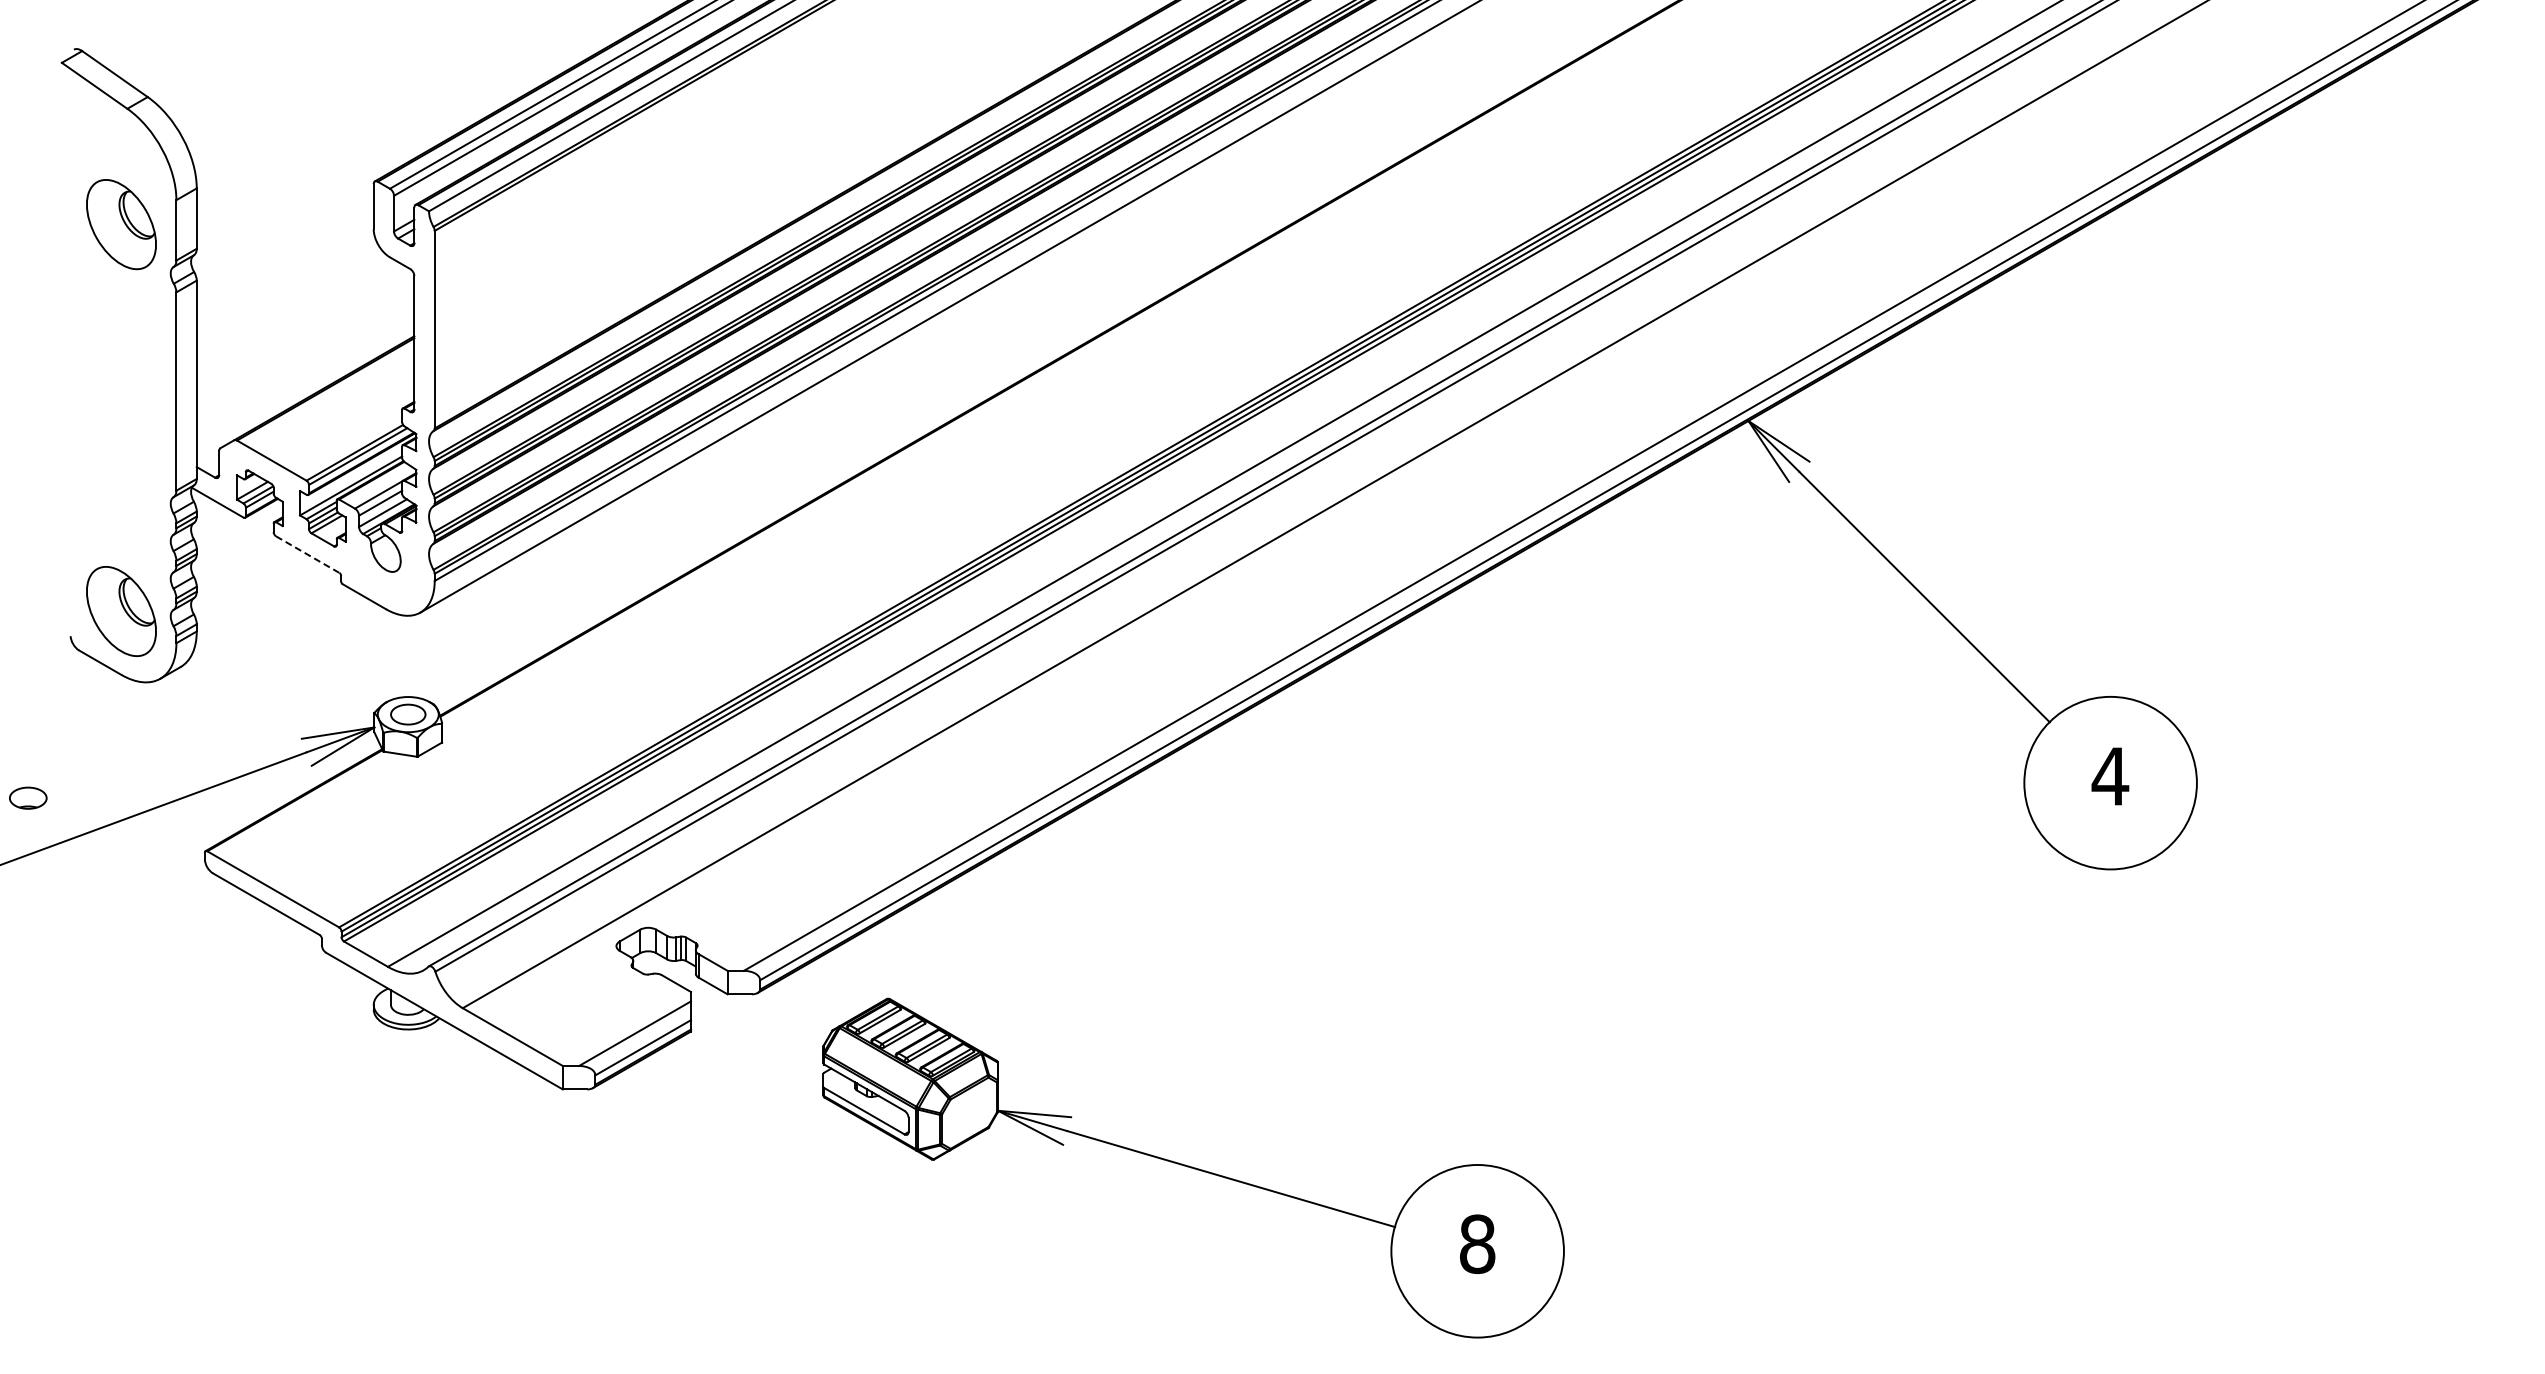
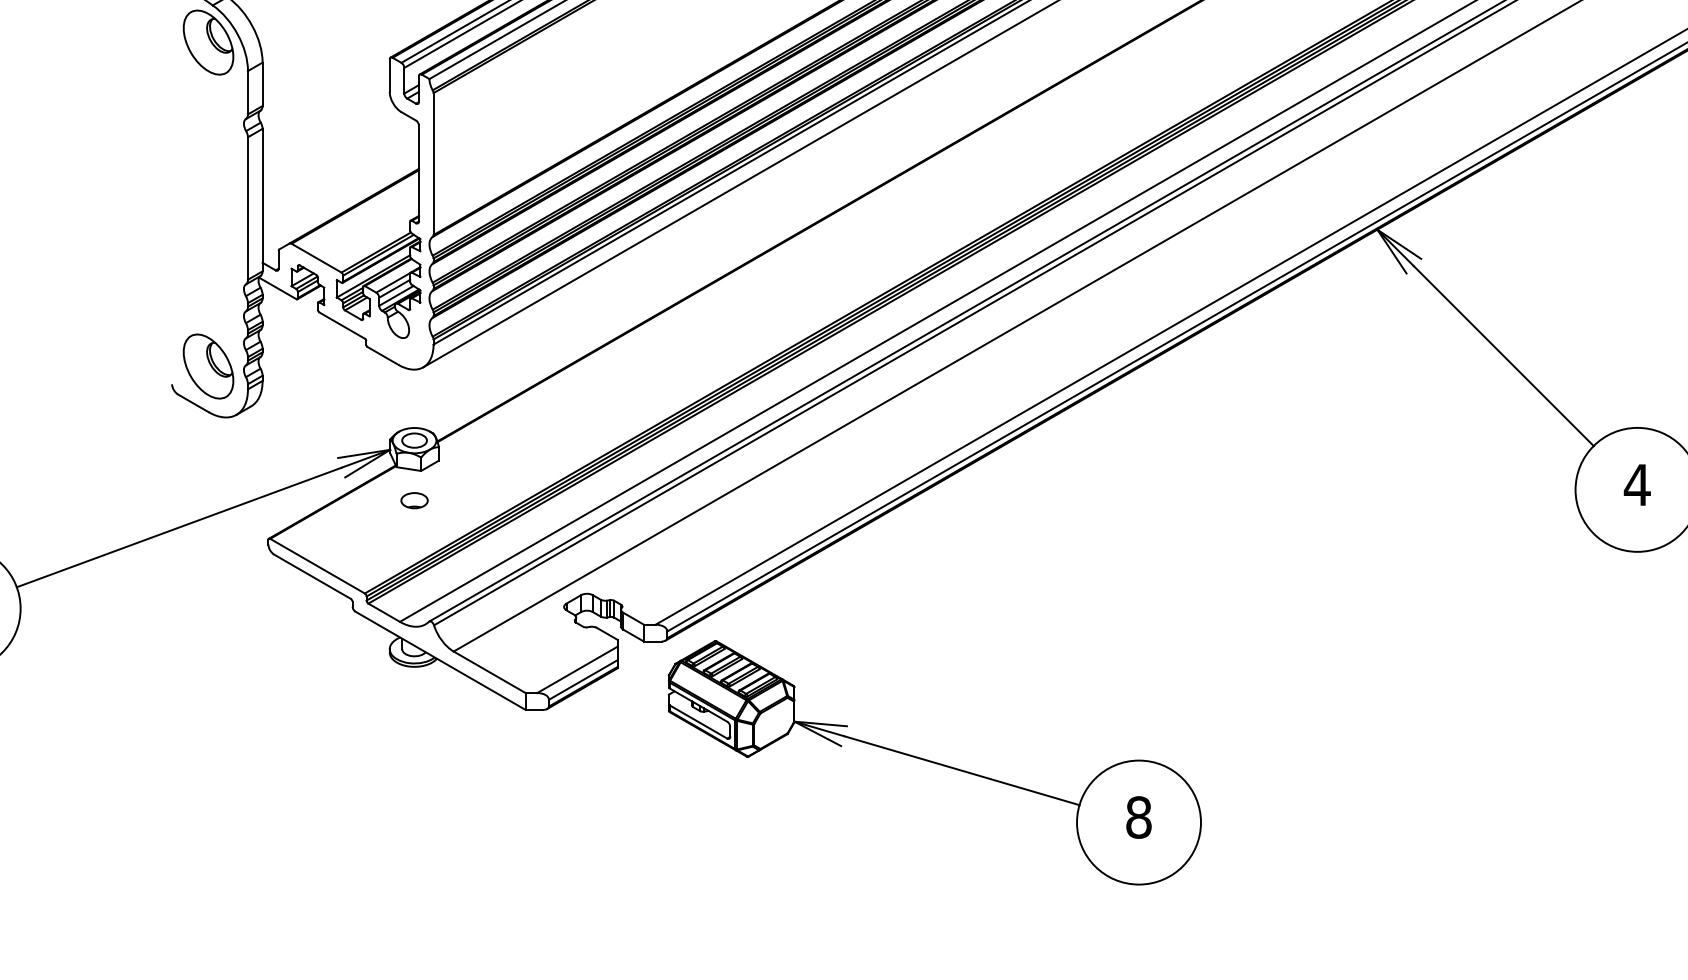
part: (121, 224) -> (208, 42), moved
line: (307, 554) -> (342, 325), dashed -> solid
part: (28, 797) -> (414, 500), moved
part: (1193, 1167) -> (934, 762), moved

